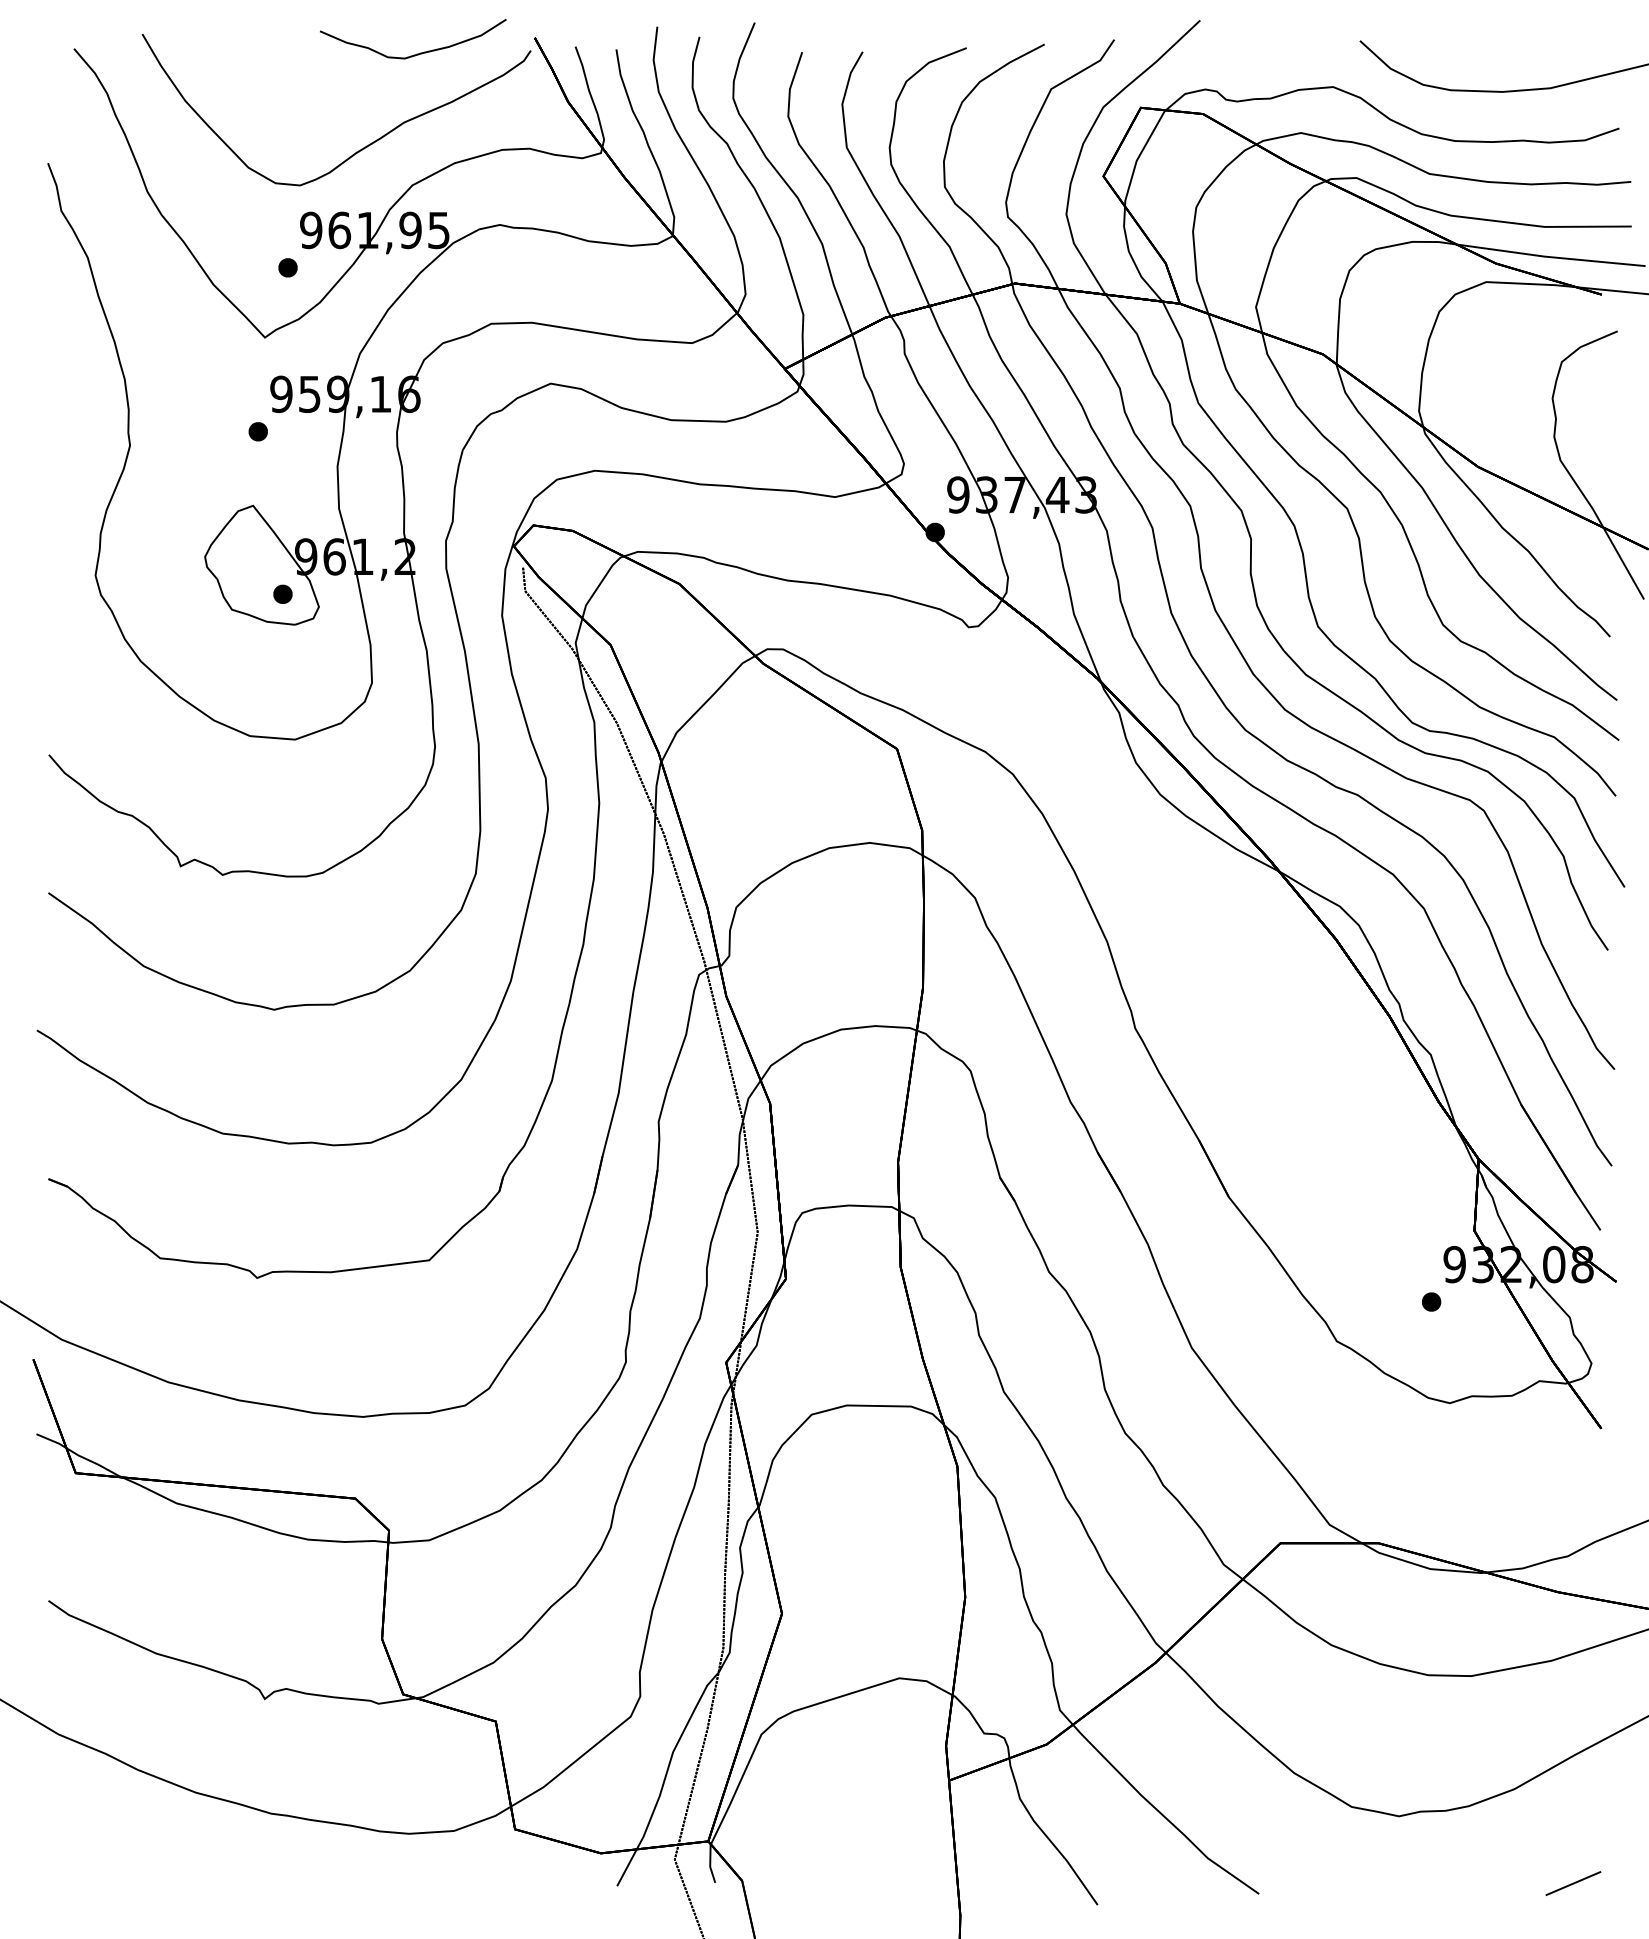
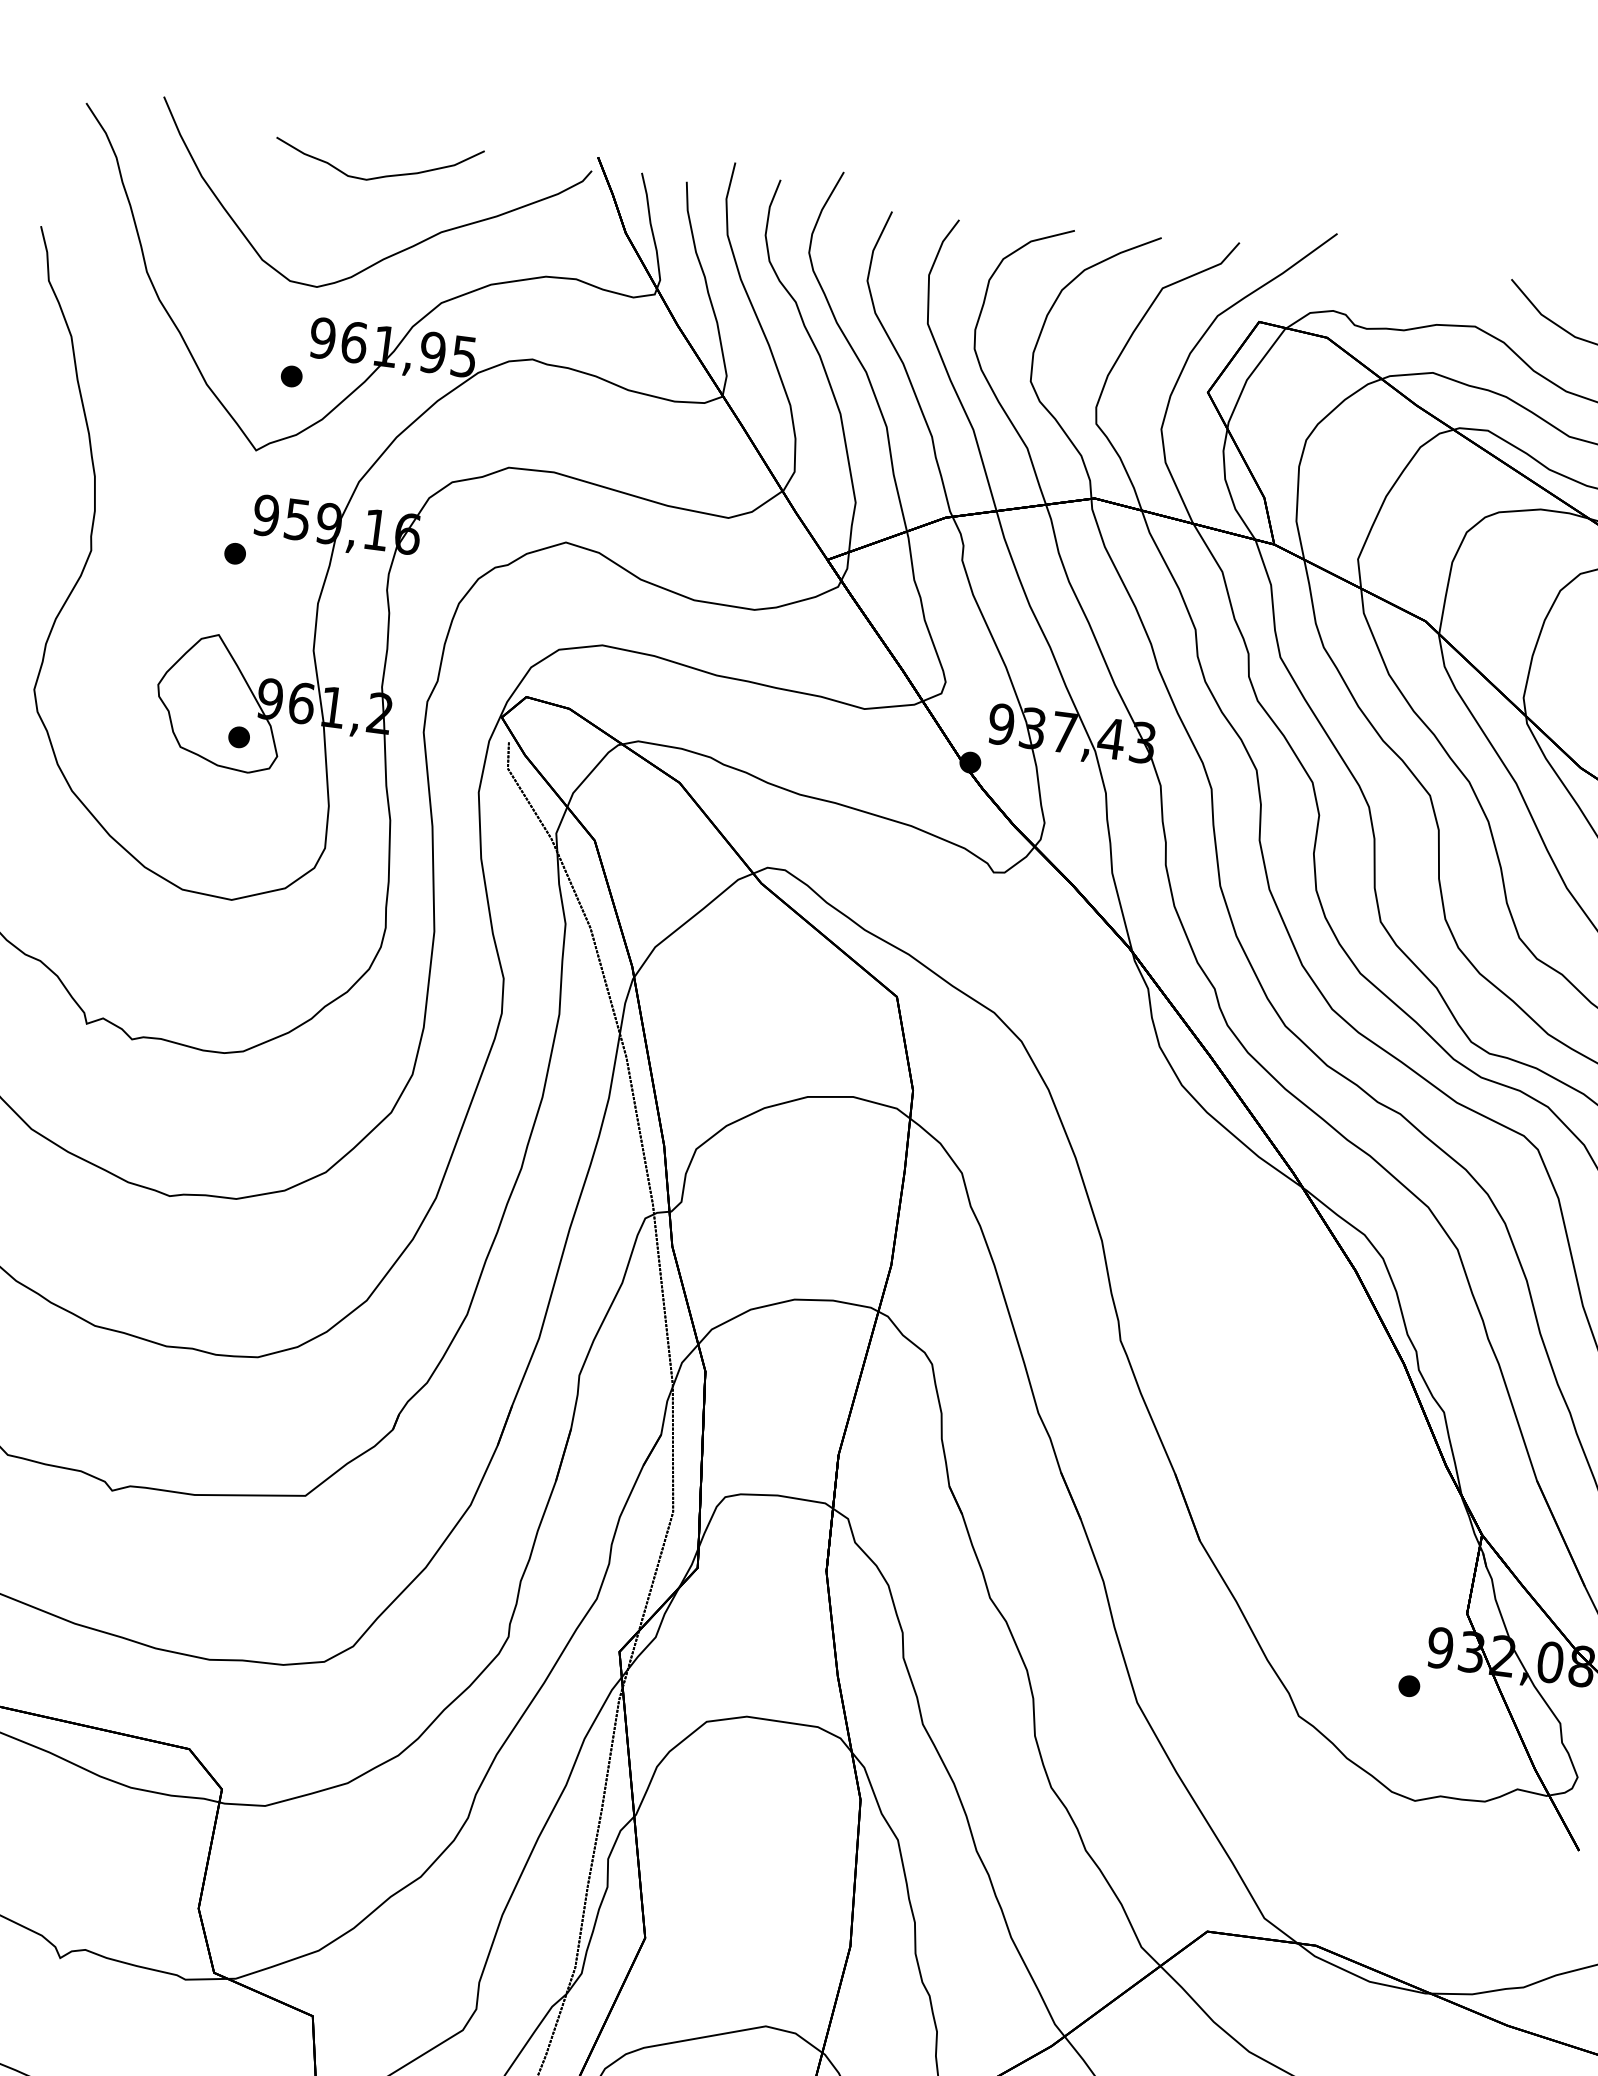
curve: (417, 53) -> (381, 176), moved

